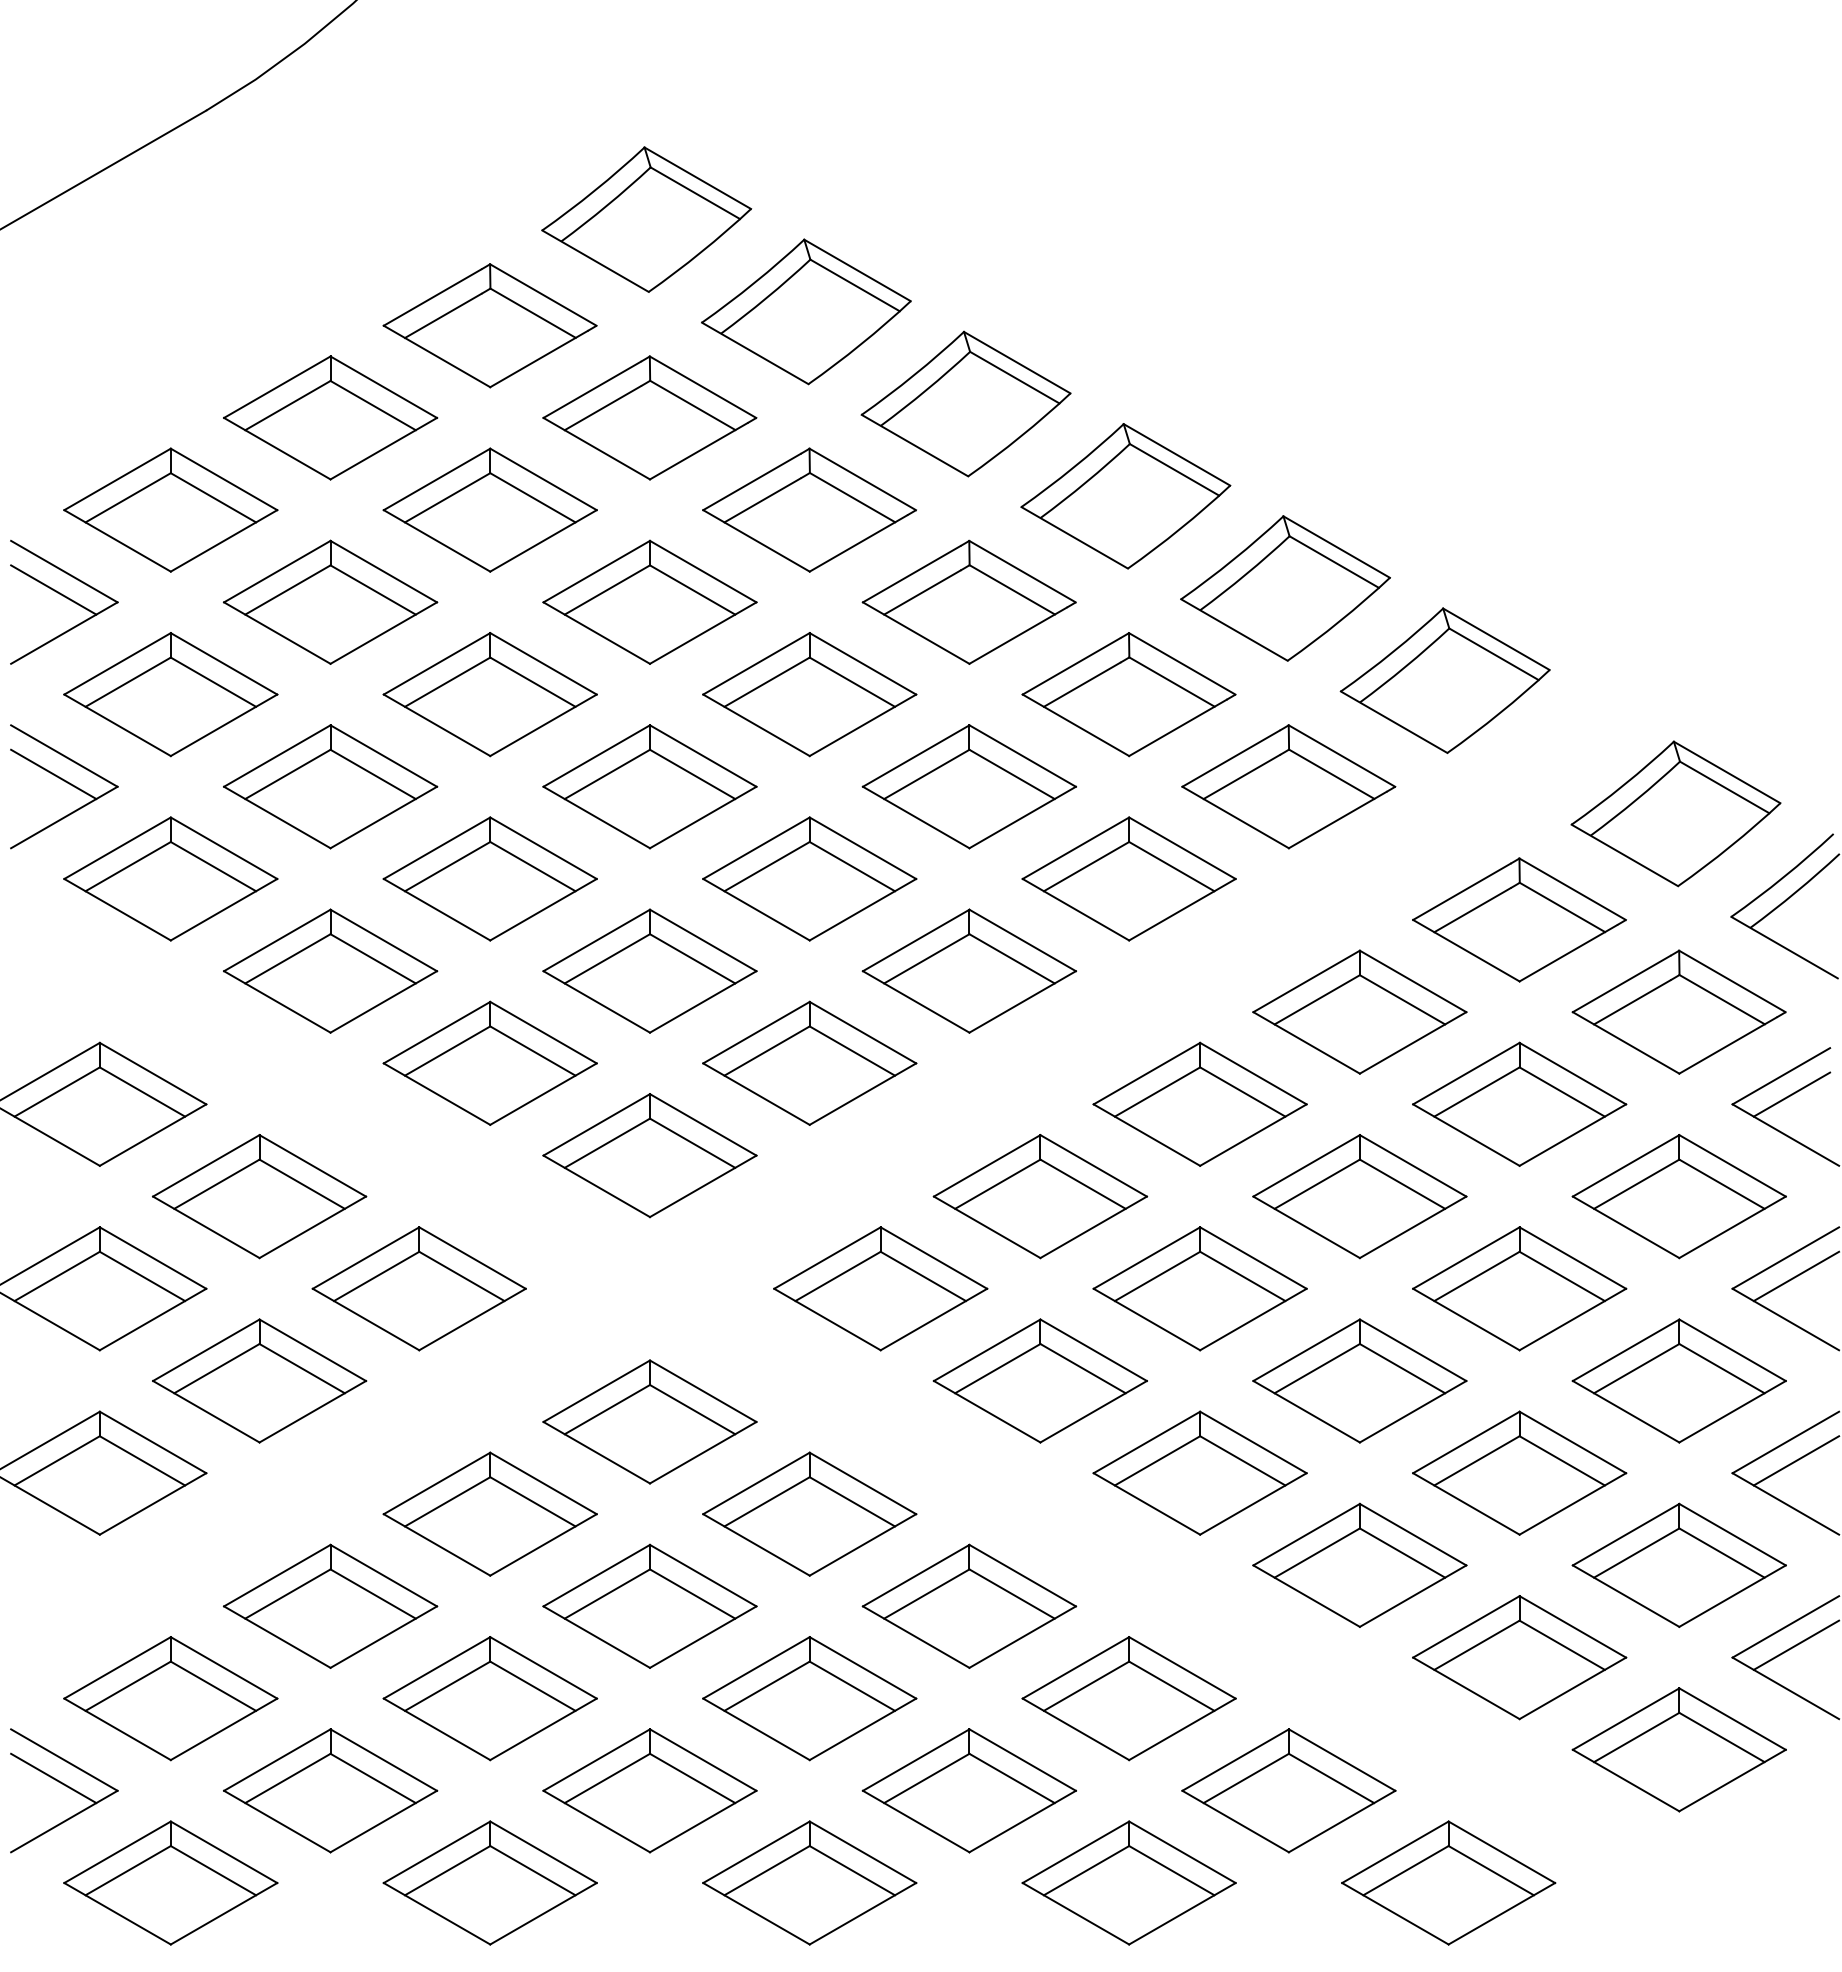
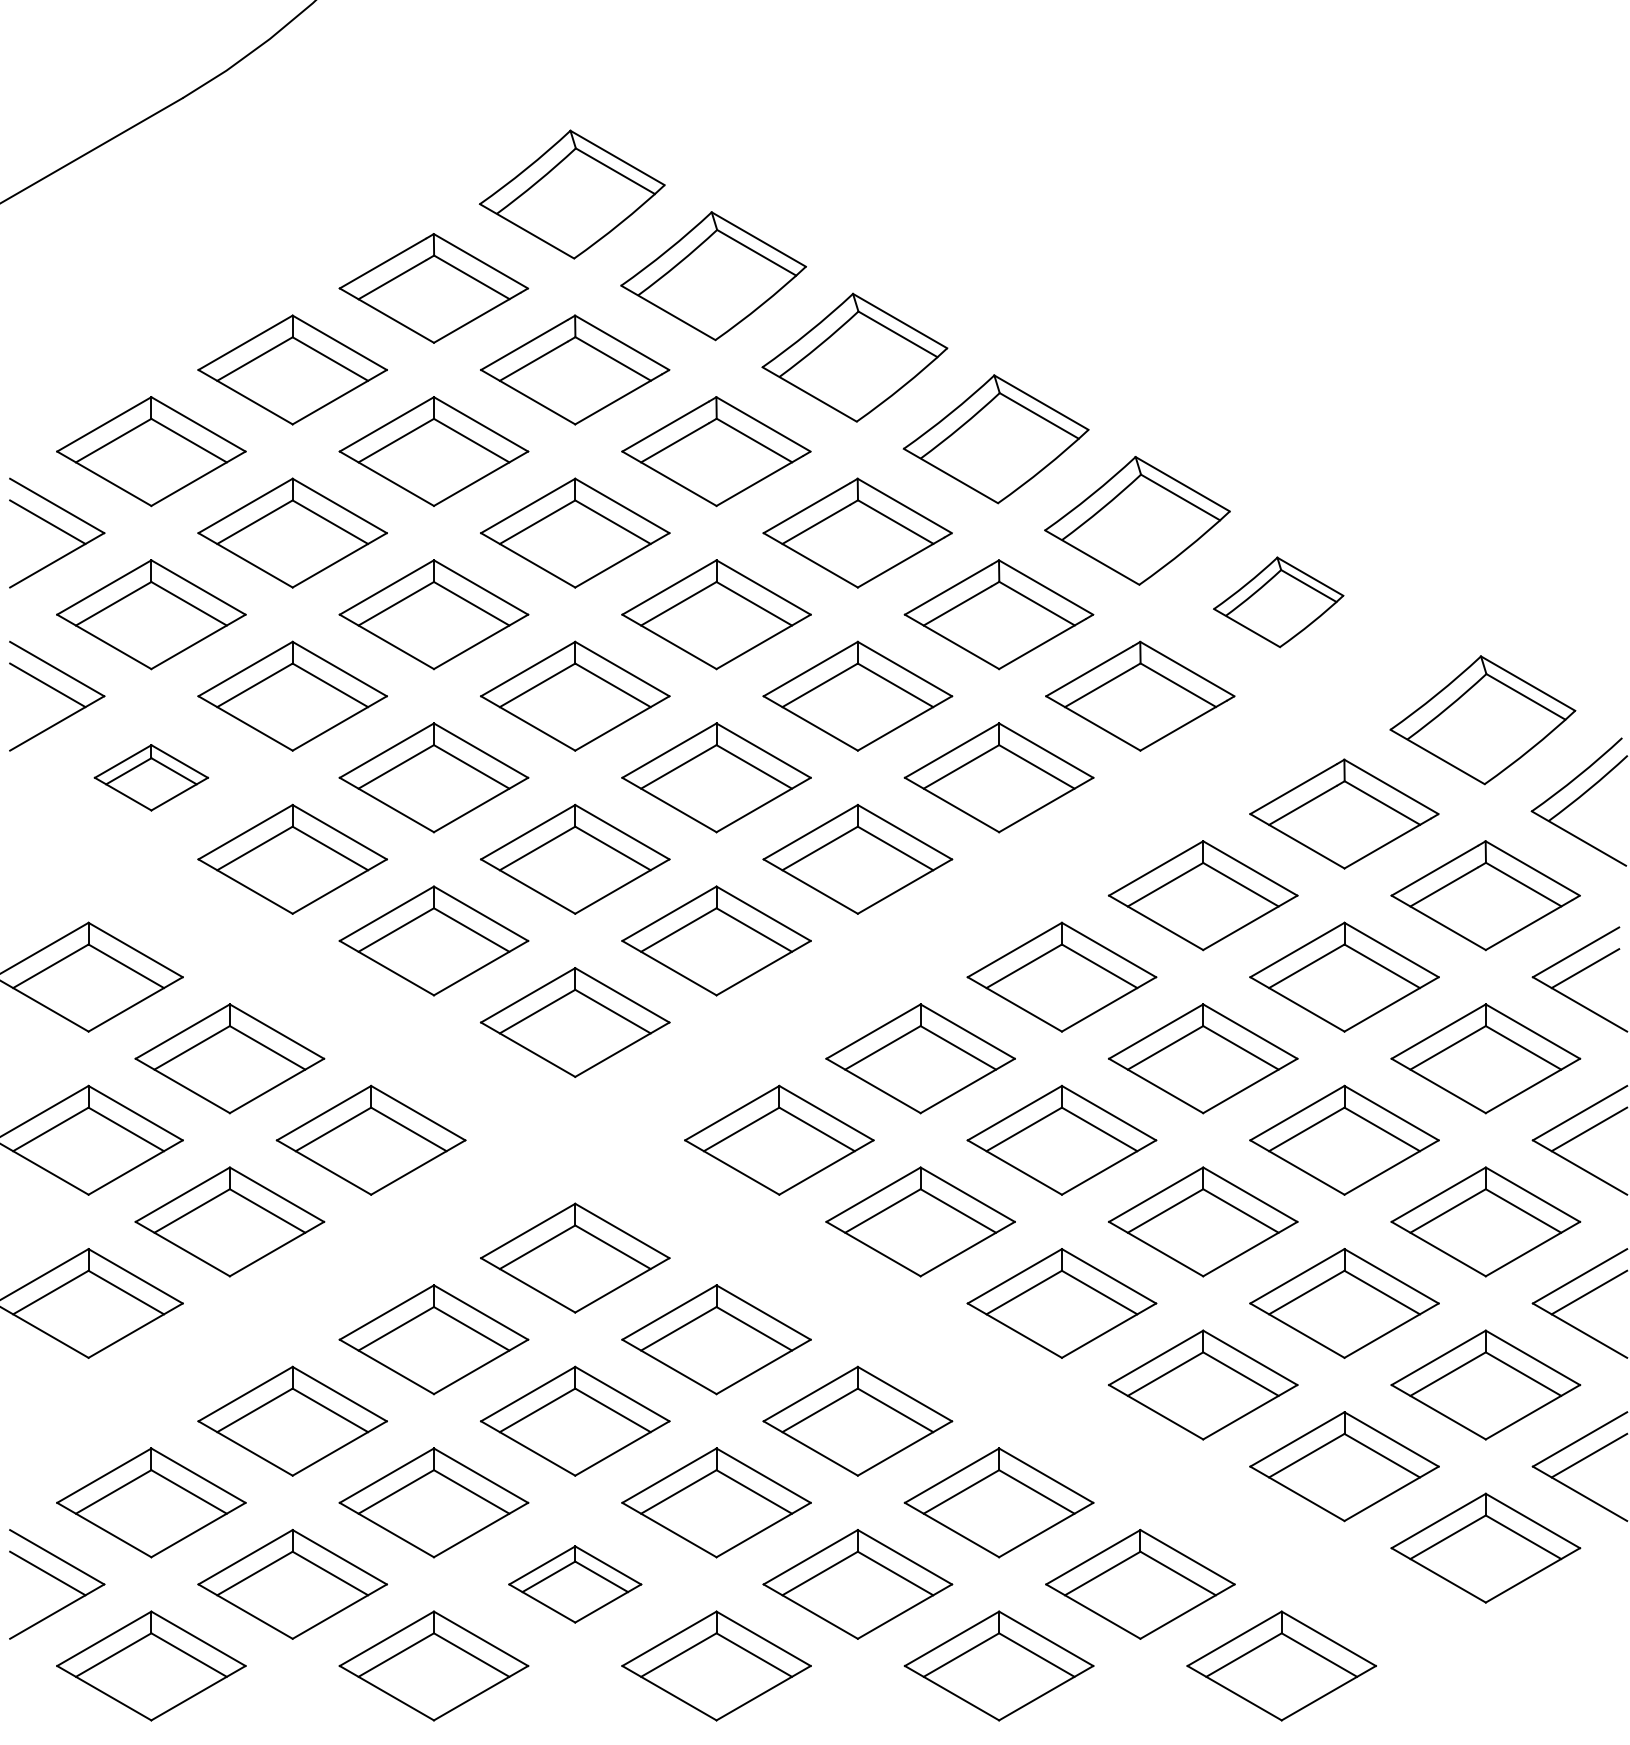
part: (1444, 680) -> (1278, 602), size x0.7
part: (170, 878) -> (151, 777), size x0.6
part: (649, 1790) -> (574, 1584), size x0.7

